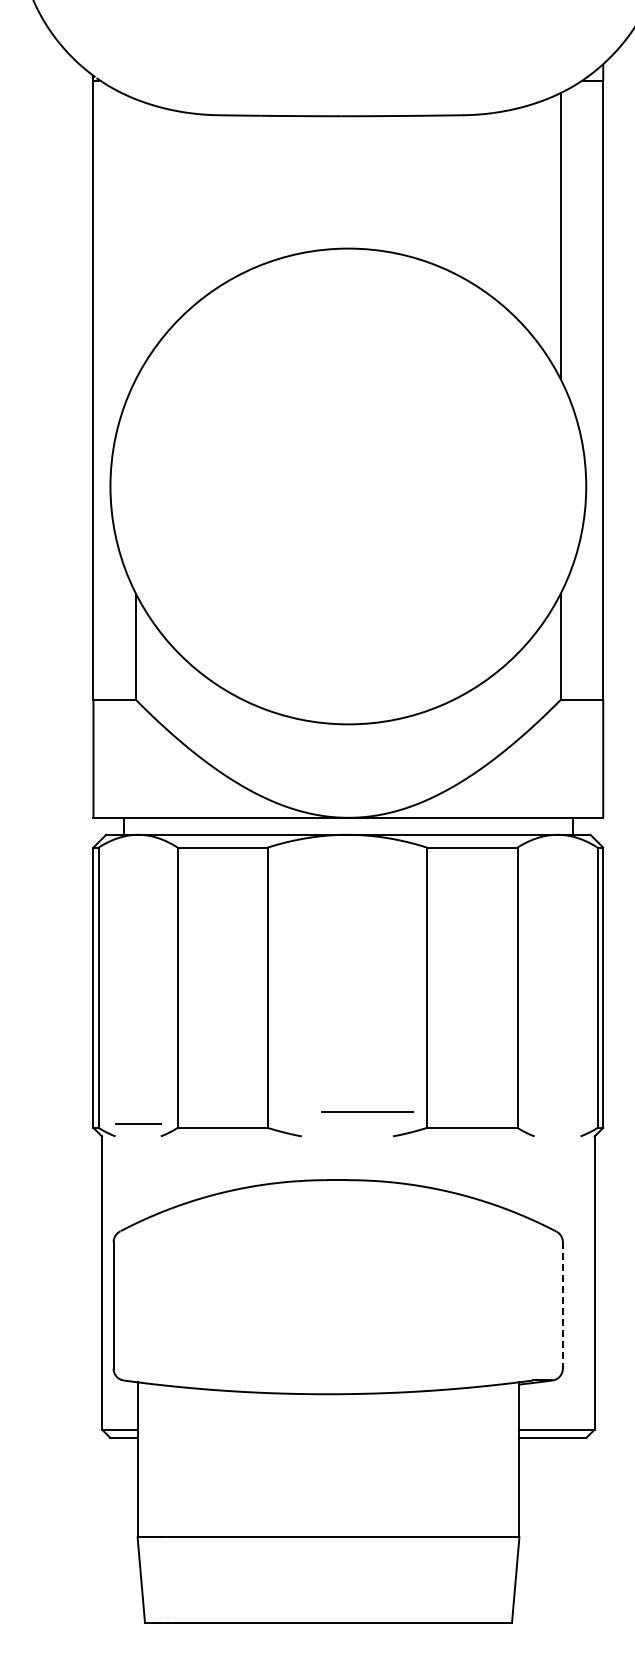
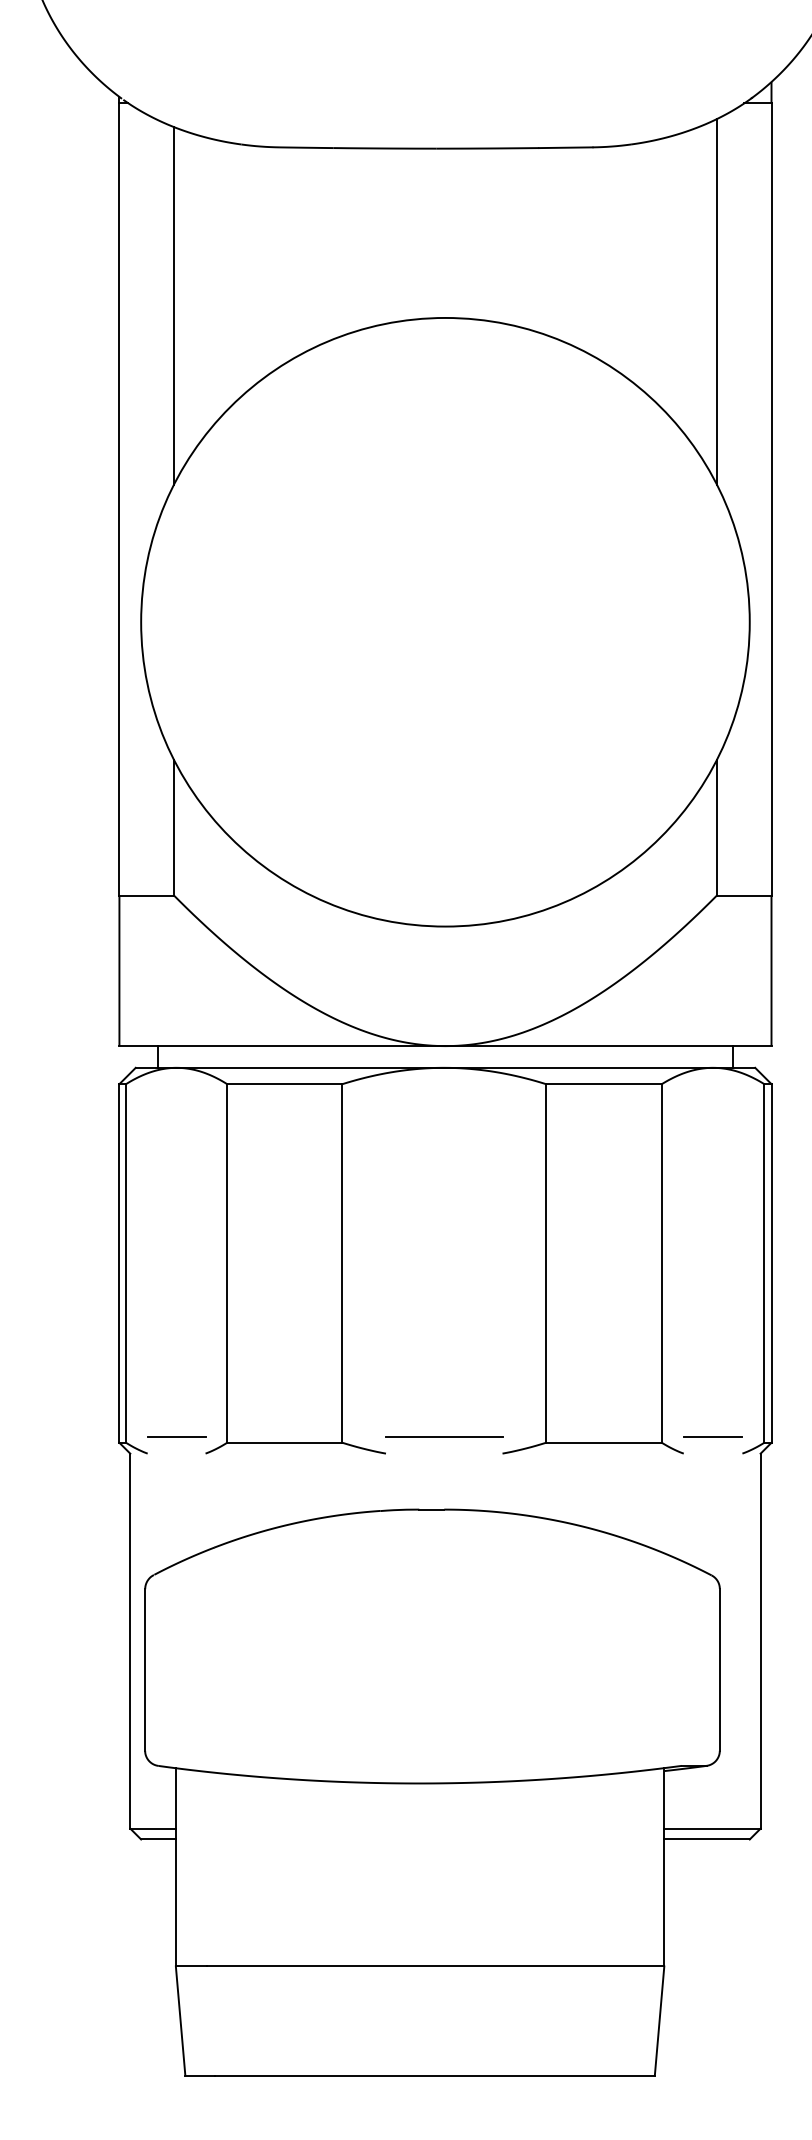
line: (136, 239) -> (174, 306), added
line: (367, 1111) -> (444, 1437), moved
line: (557, 1123) -> (713, 1437), added
line: (562, 1305) -> (719, 1669), dashed -> solid

